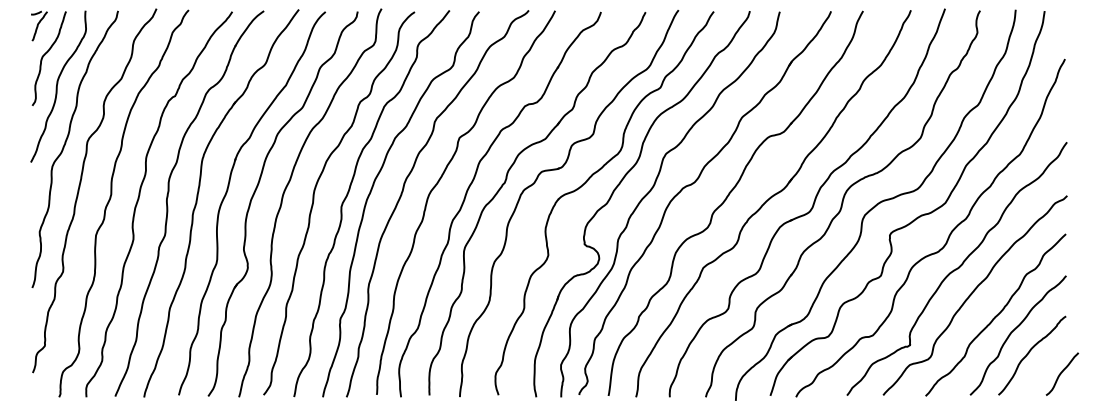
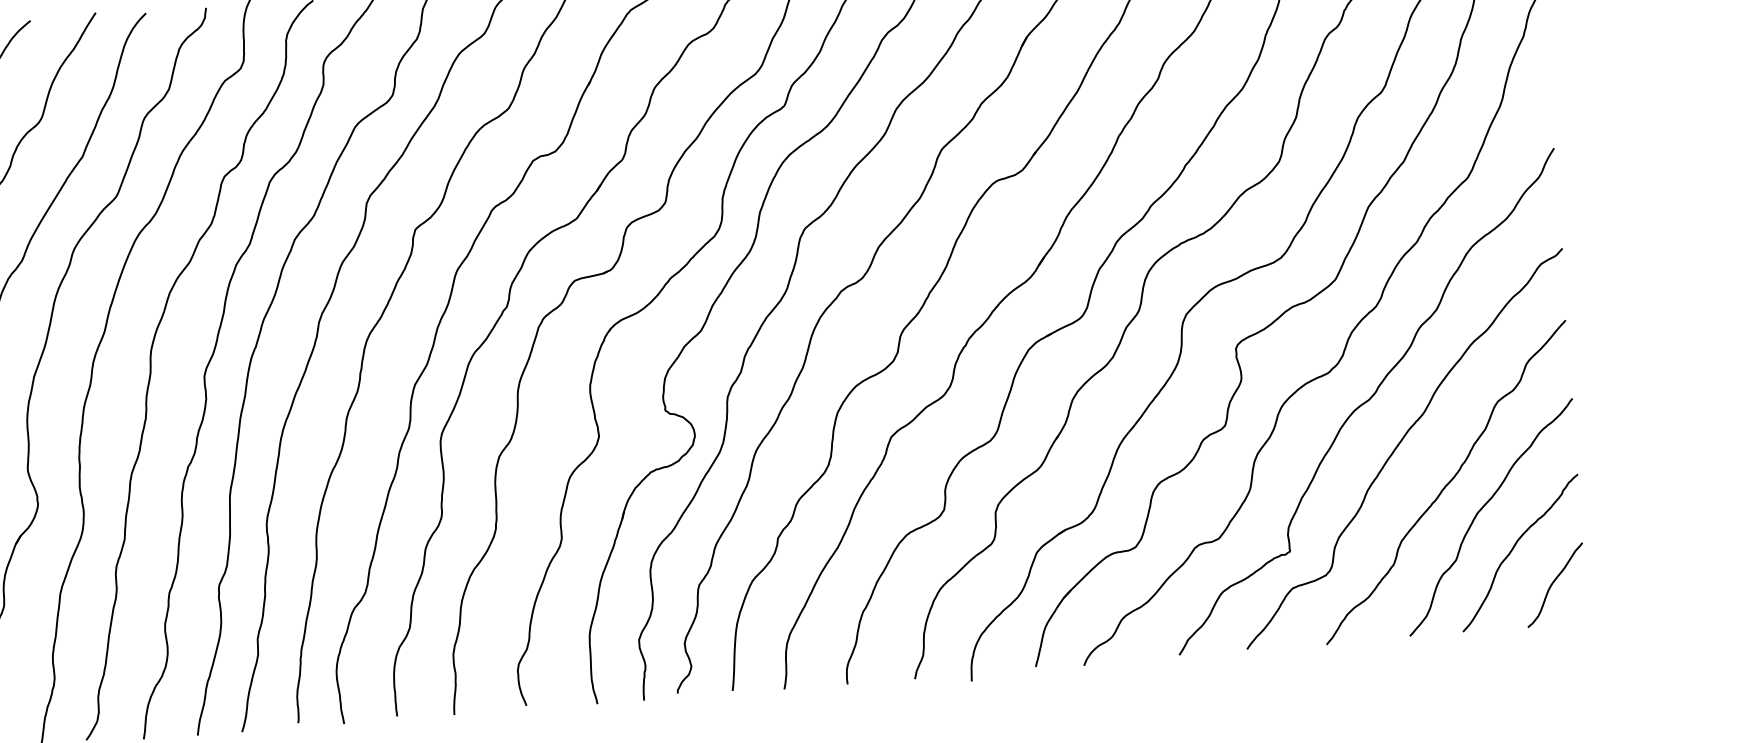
curve: (1062, 372) -> (1555, 582), moved

